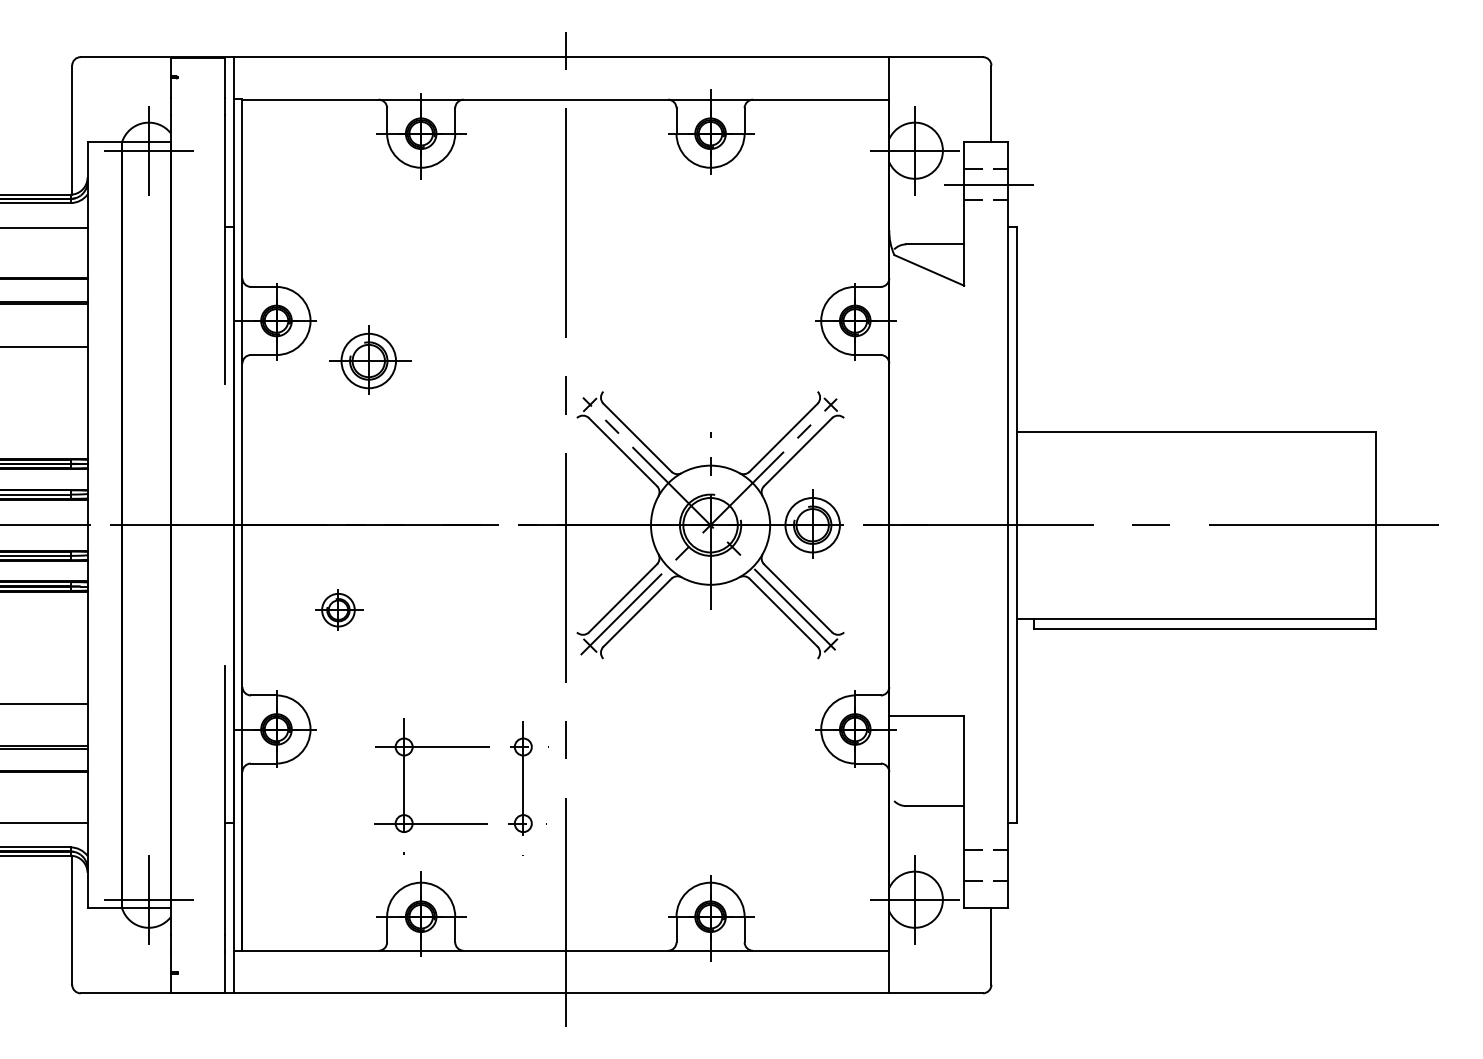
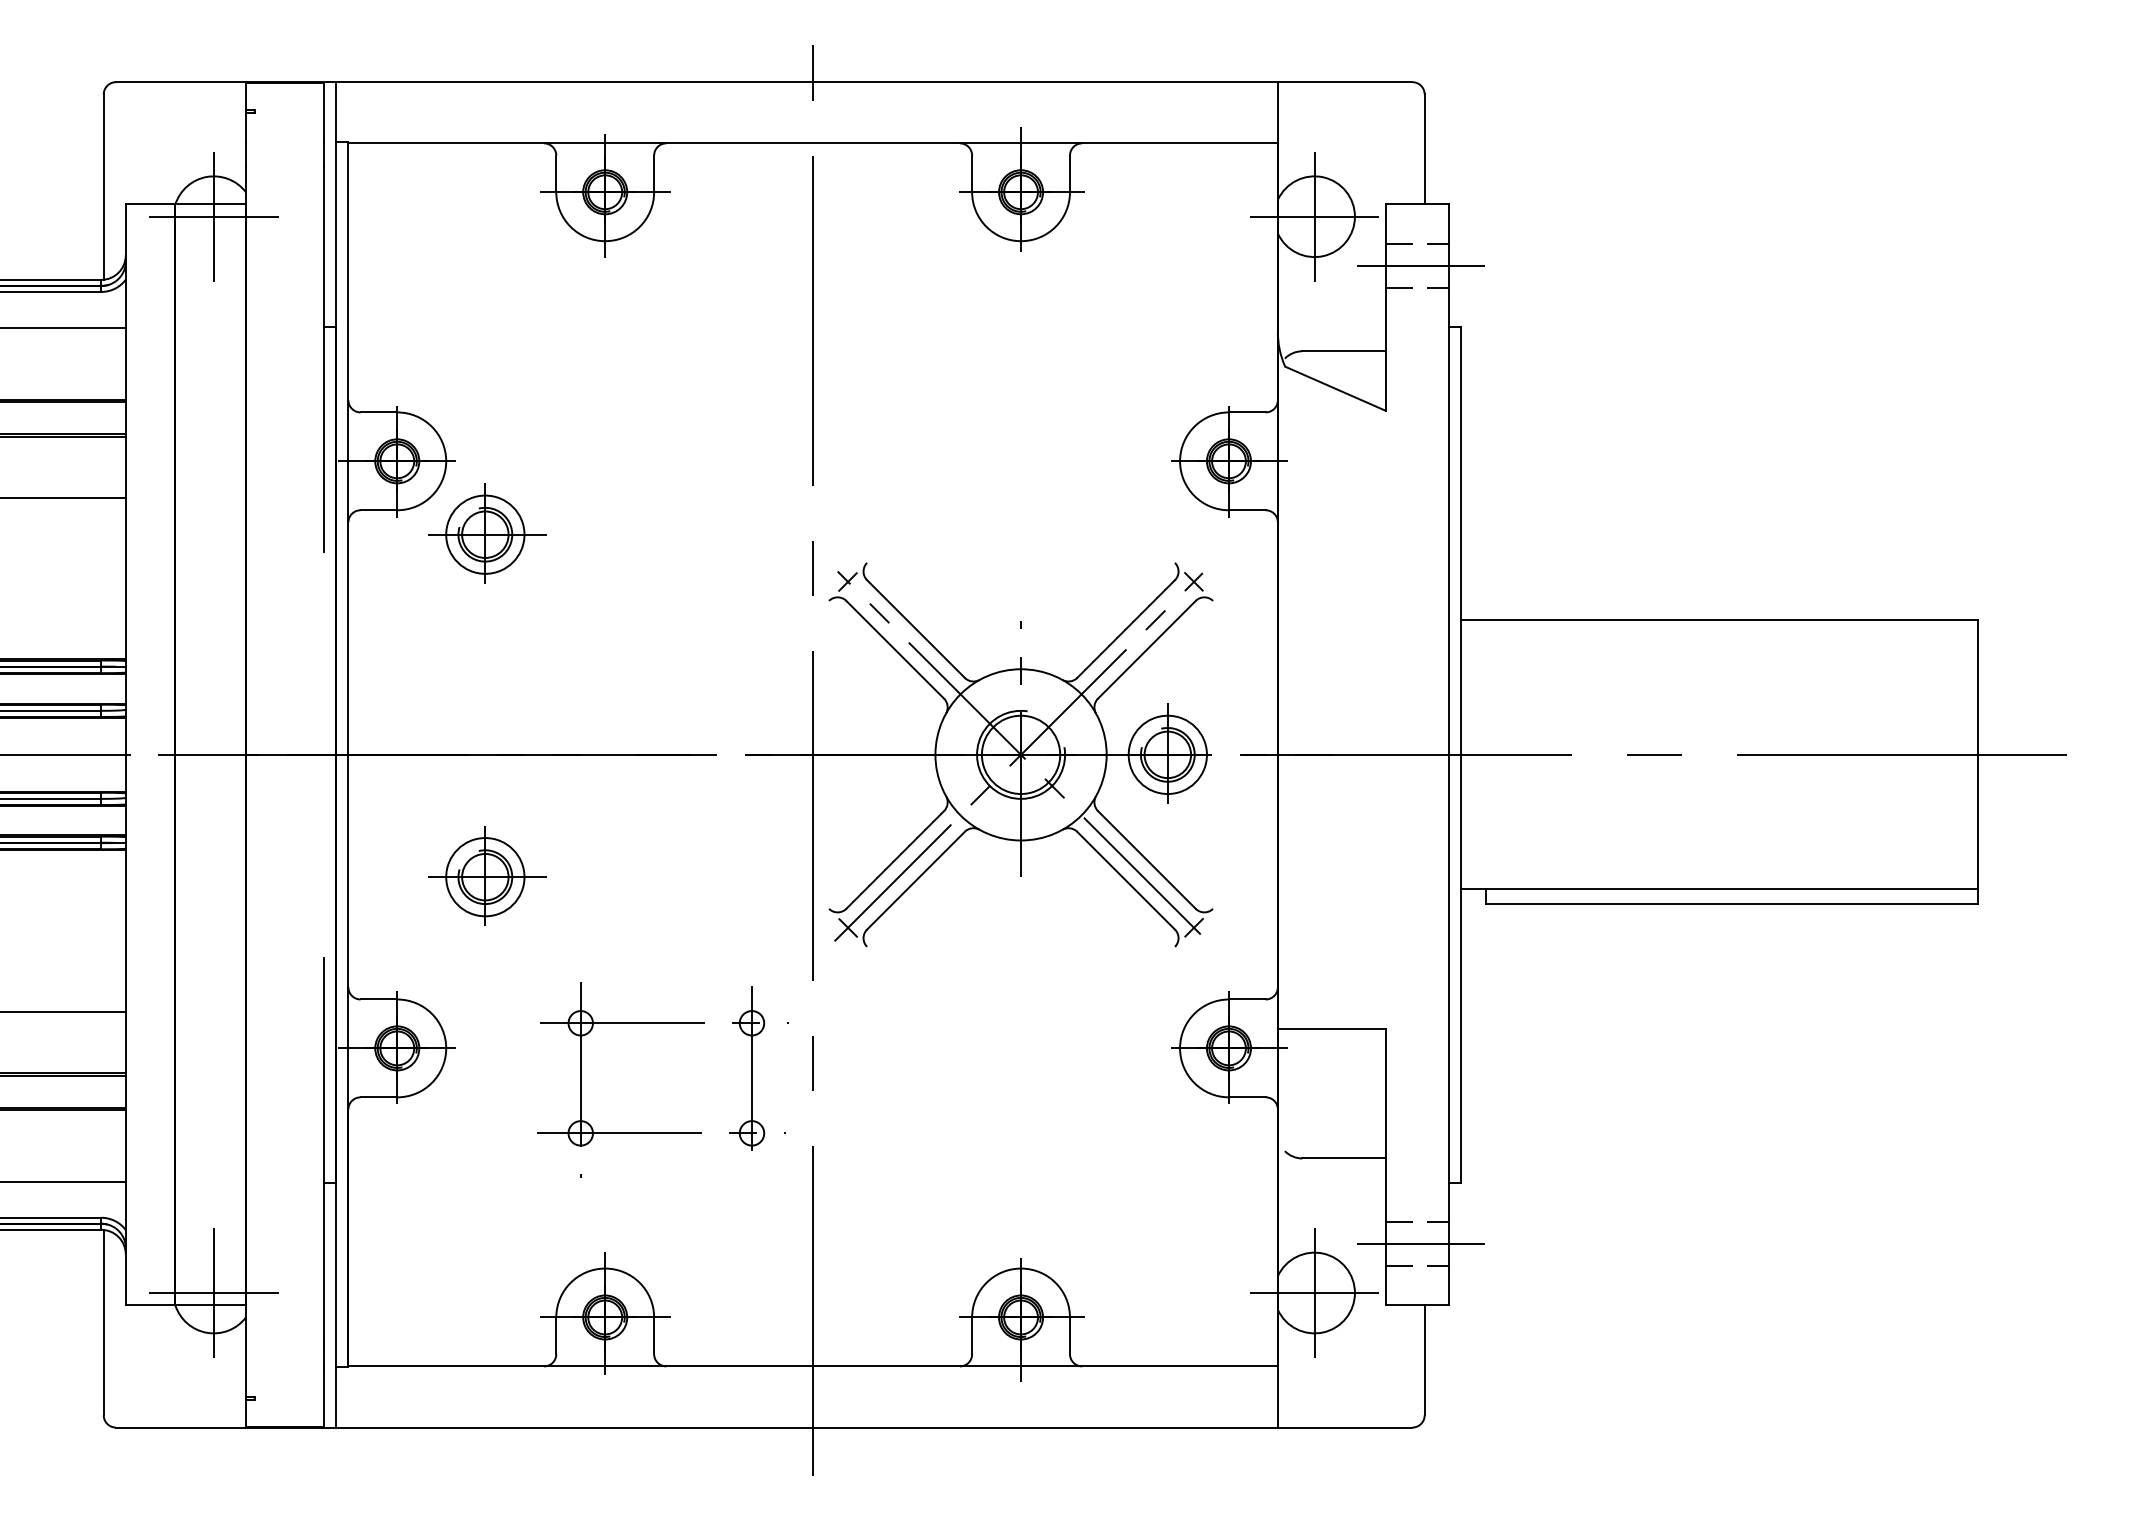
part: (370, 359) -> (487, 532), moved
part: (339, 609) -> (487, 875), size x1.67
part: (461, 823) -> (663, 1133), moved
line: (988, 865) -> (1420, 1243), added

